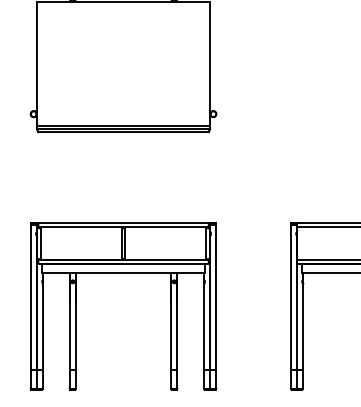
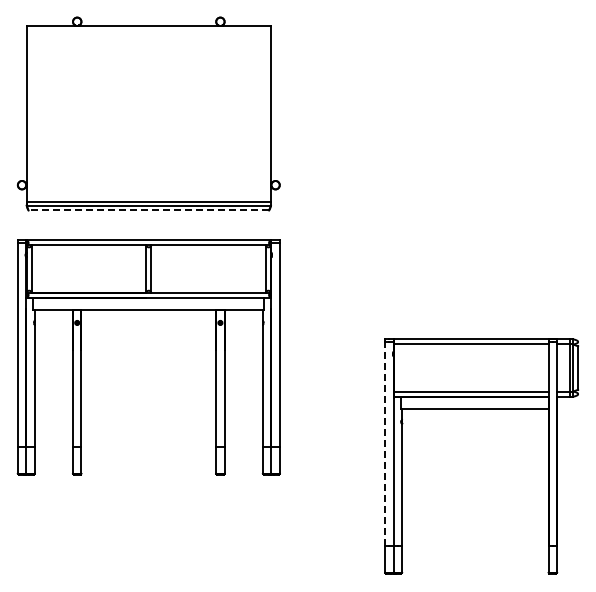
line: (123, 132) -> (148, 210), solid -> dashed
part: (123, 273) -> (148, 310), moved
line: (291, 297) -> (385, 443), solid -> dashed

